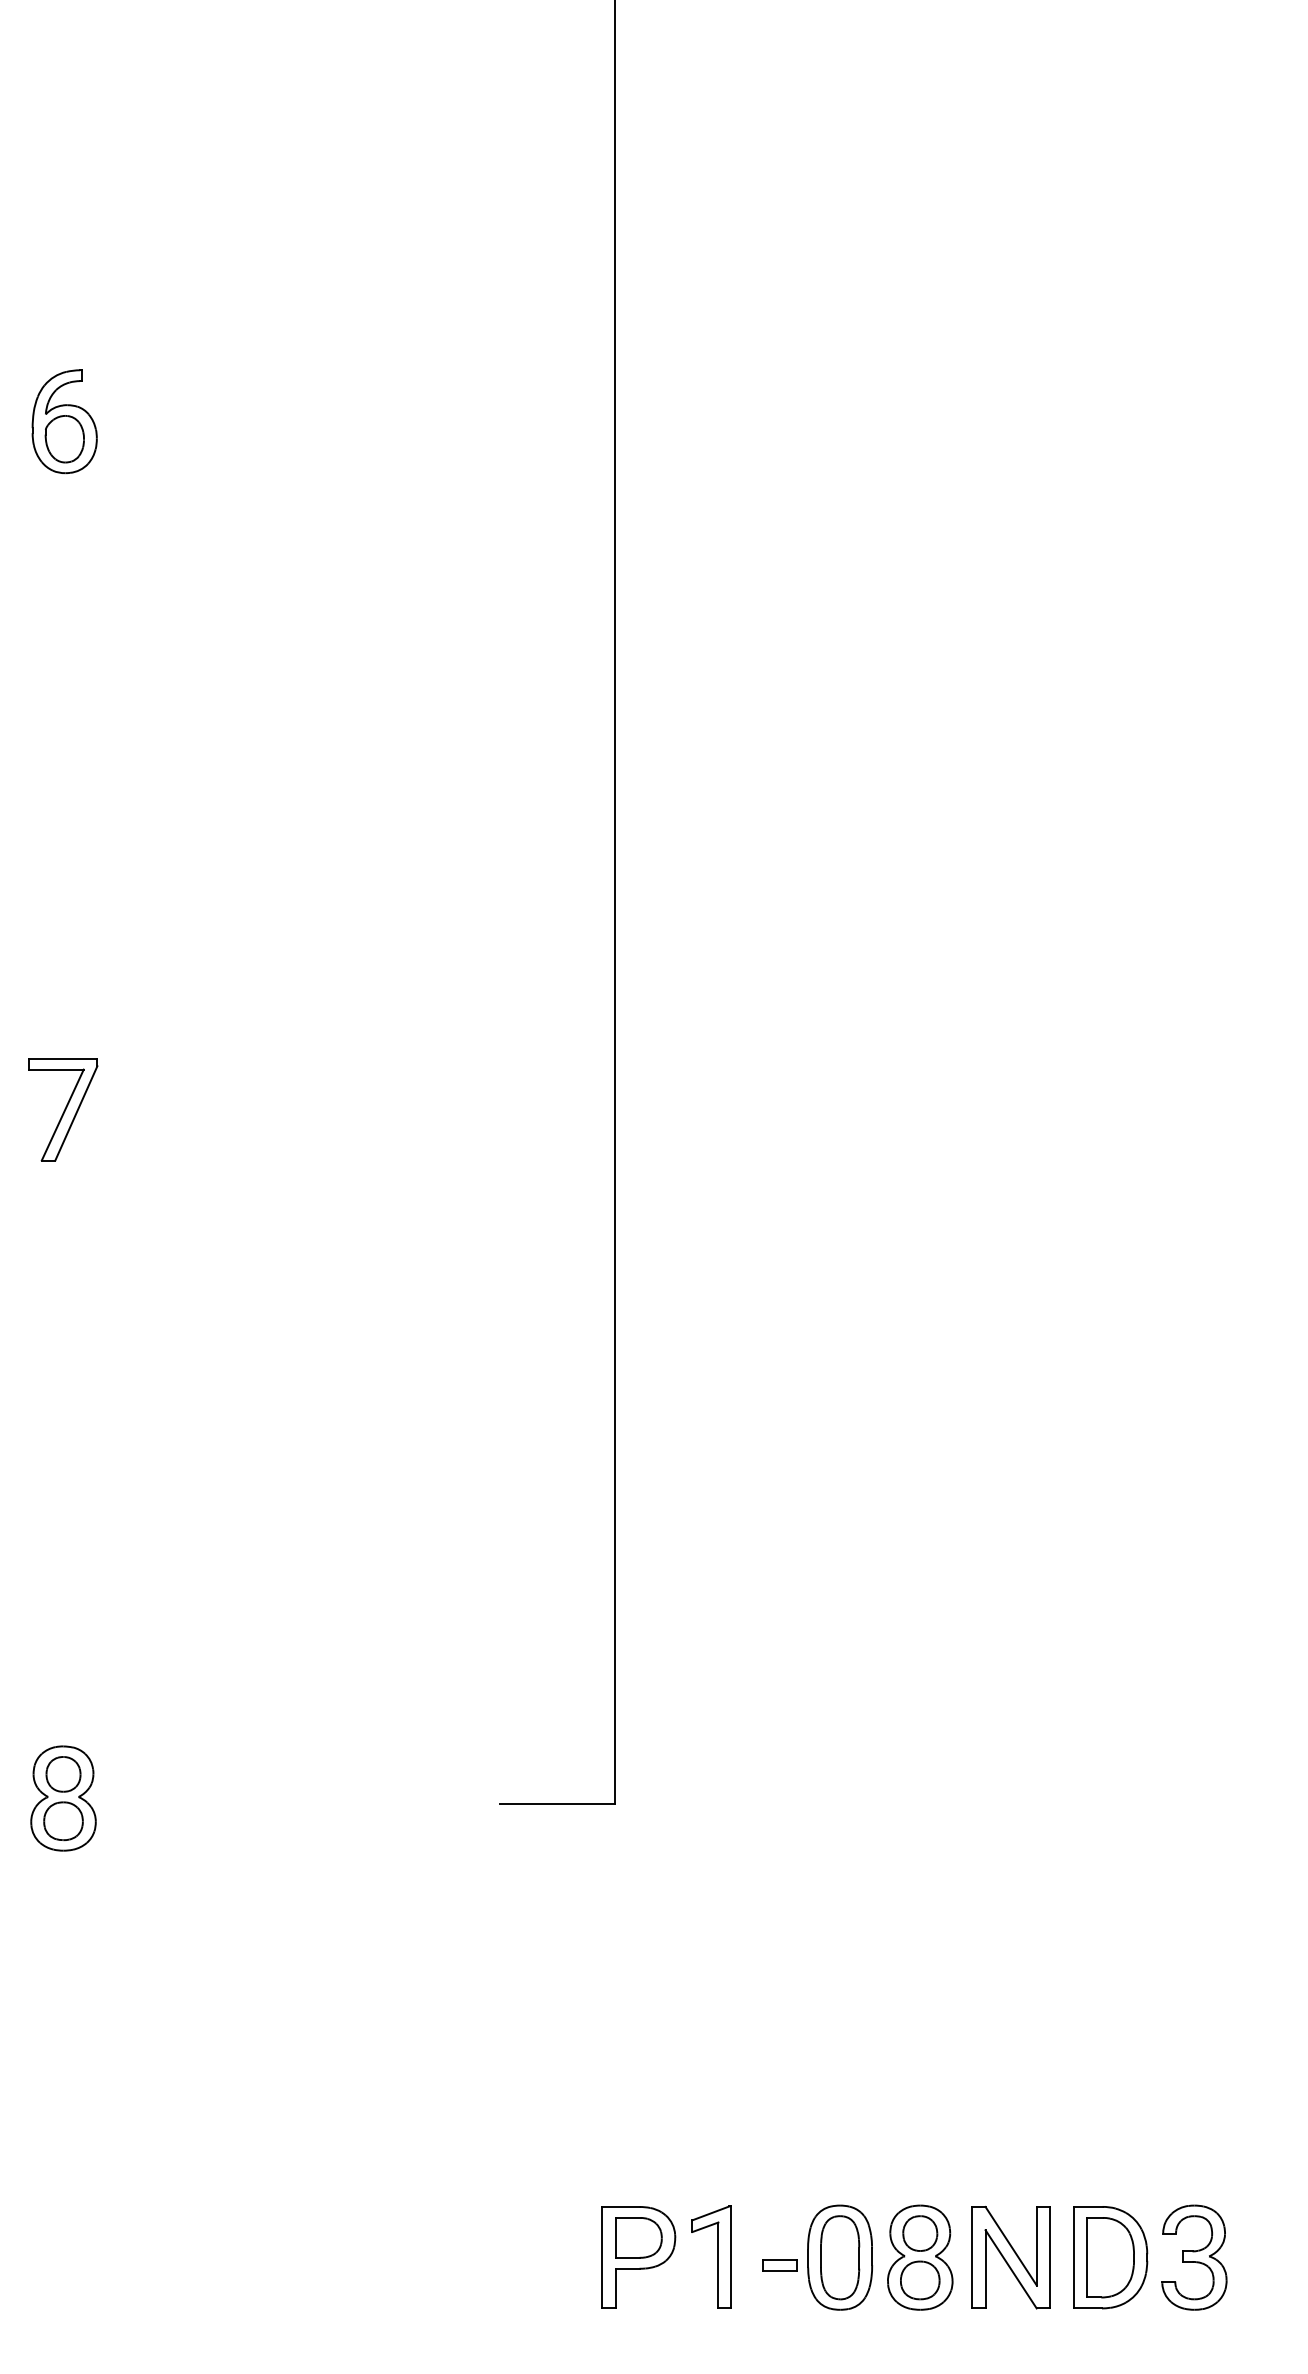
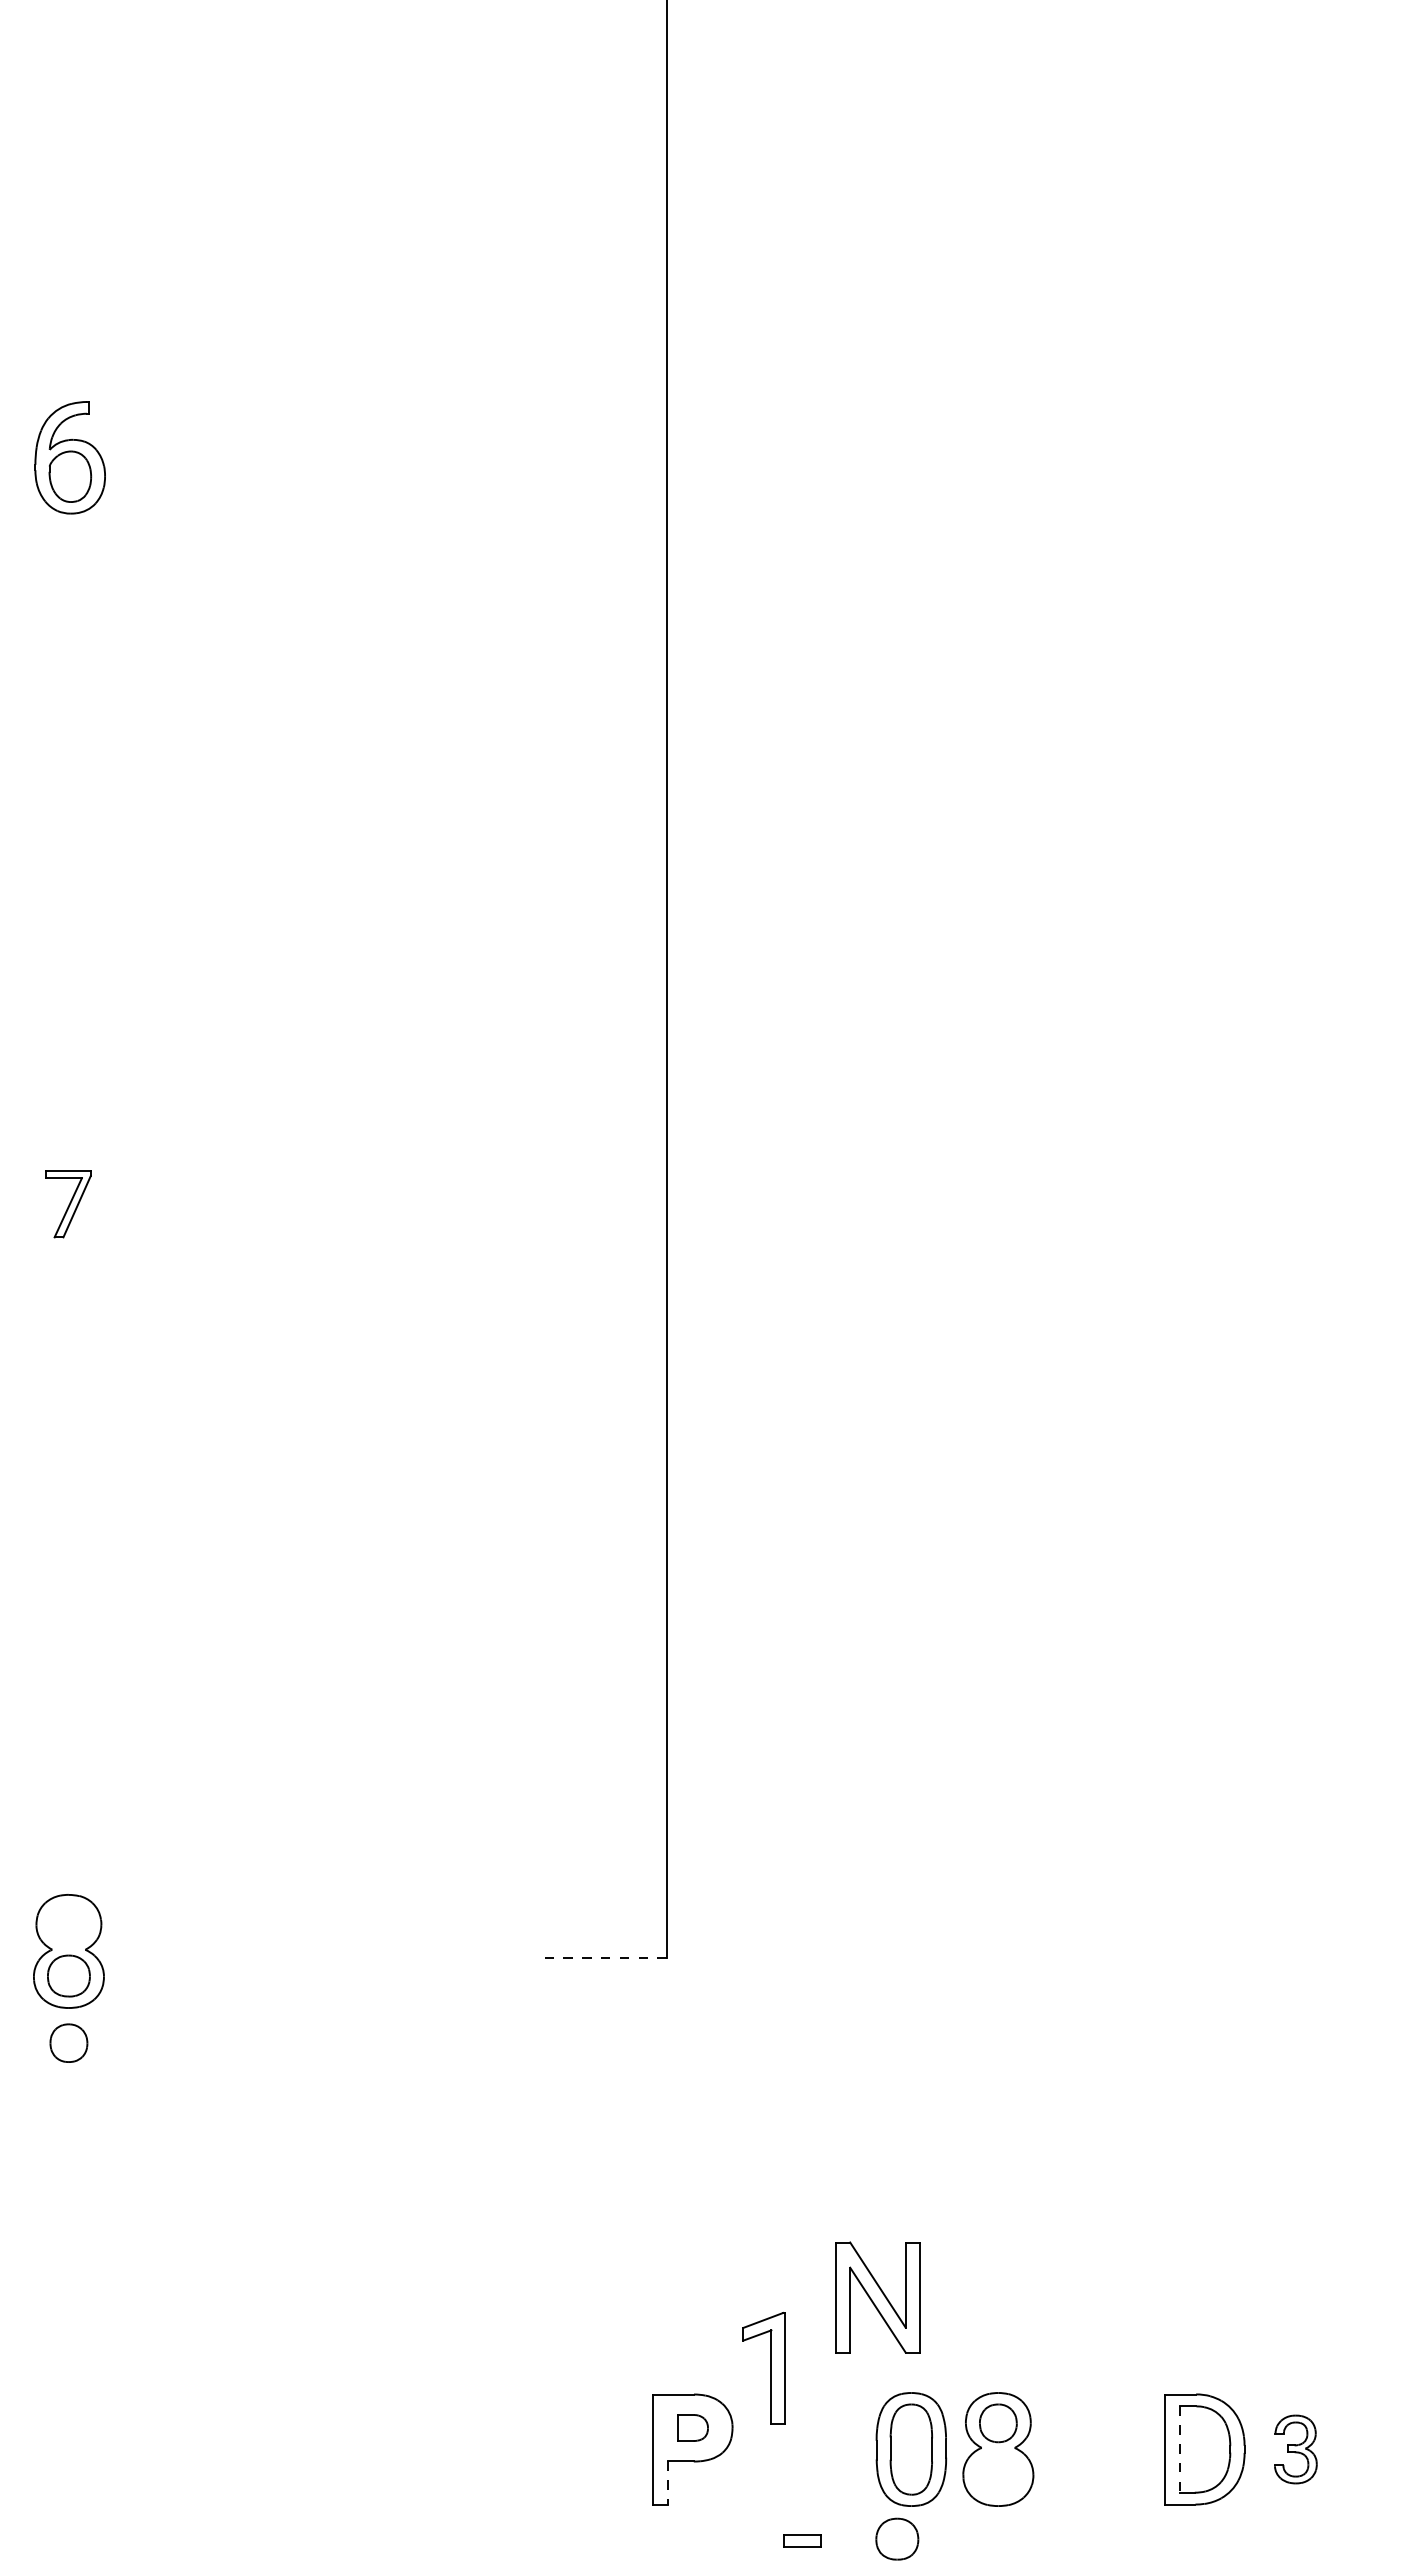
part: (63, 1110) -> (68, 1204), size x0.6
part: (63, 1773) -> (68, 2042), moved
line: (557, 1804) -> (604, 1957), solid -> dashed
part: (638, 2237) -> (692, 2427), size x0.6
part: (717, 2257) -> (770, 2368), moved
part: (1010, 2257) -> (877, 2297), moved
part: (1194, 2257) -> (1295, 2449), size x0.6
line: (1087, 2258) -> (1179, 2450), solid -> dashed
part: (780, 2265) -> (802, 2540), moved
part: (920, 2279) -> (897, 2538), moved
line: (615, 2289) -> (667, 2483), solid -> dashed

